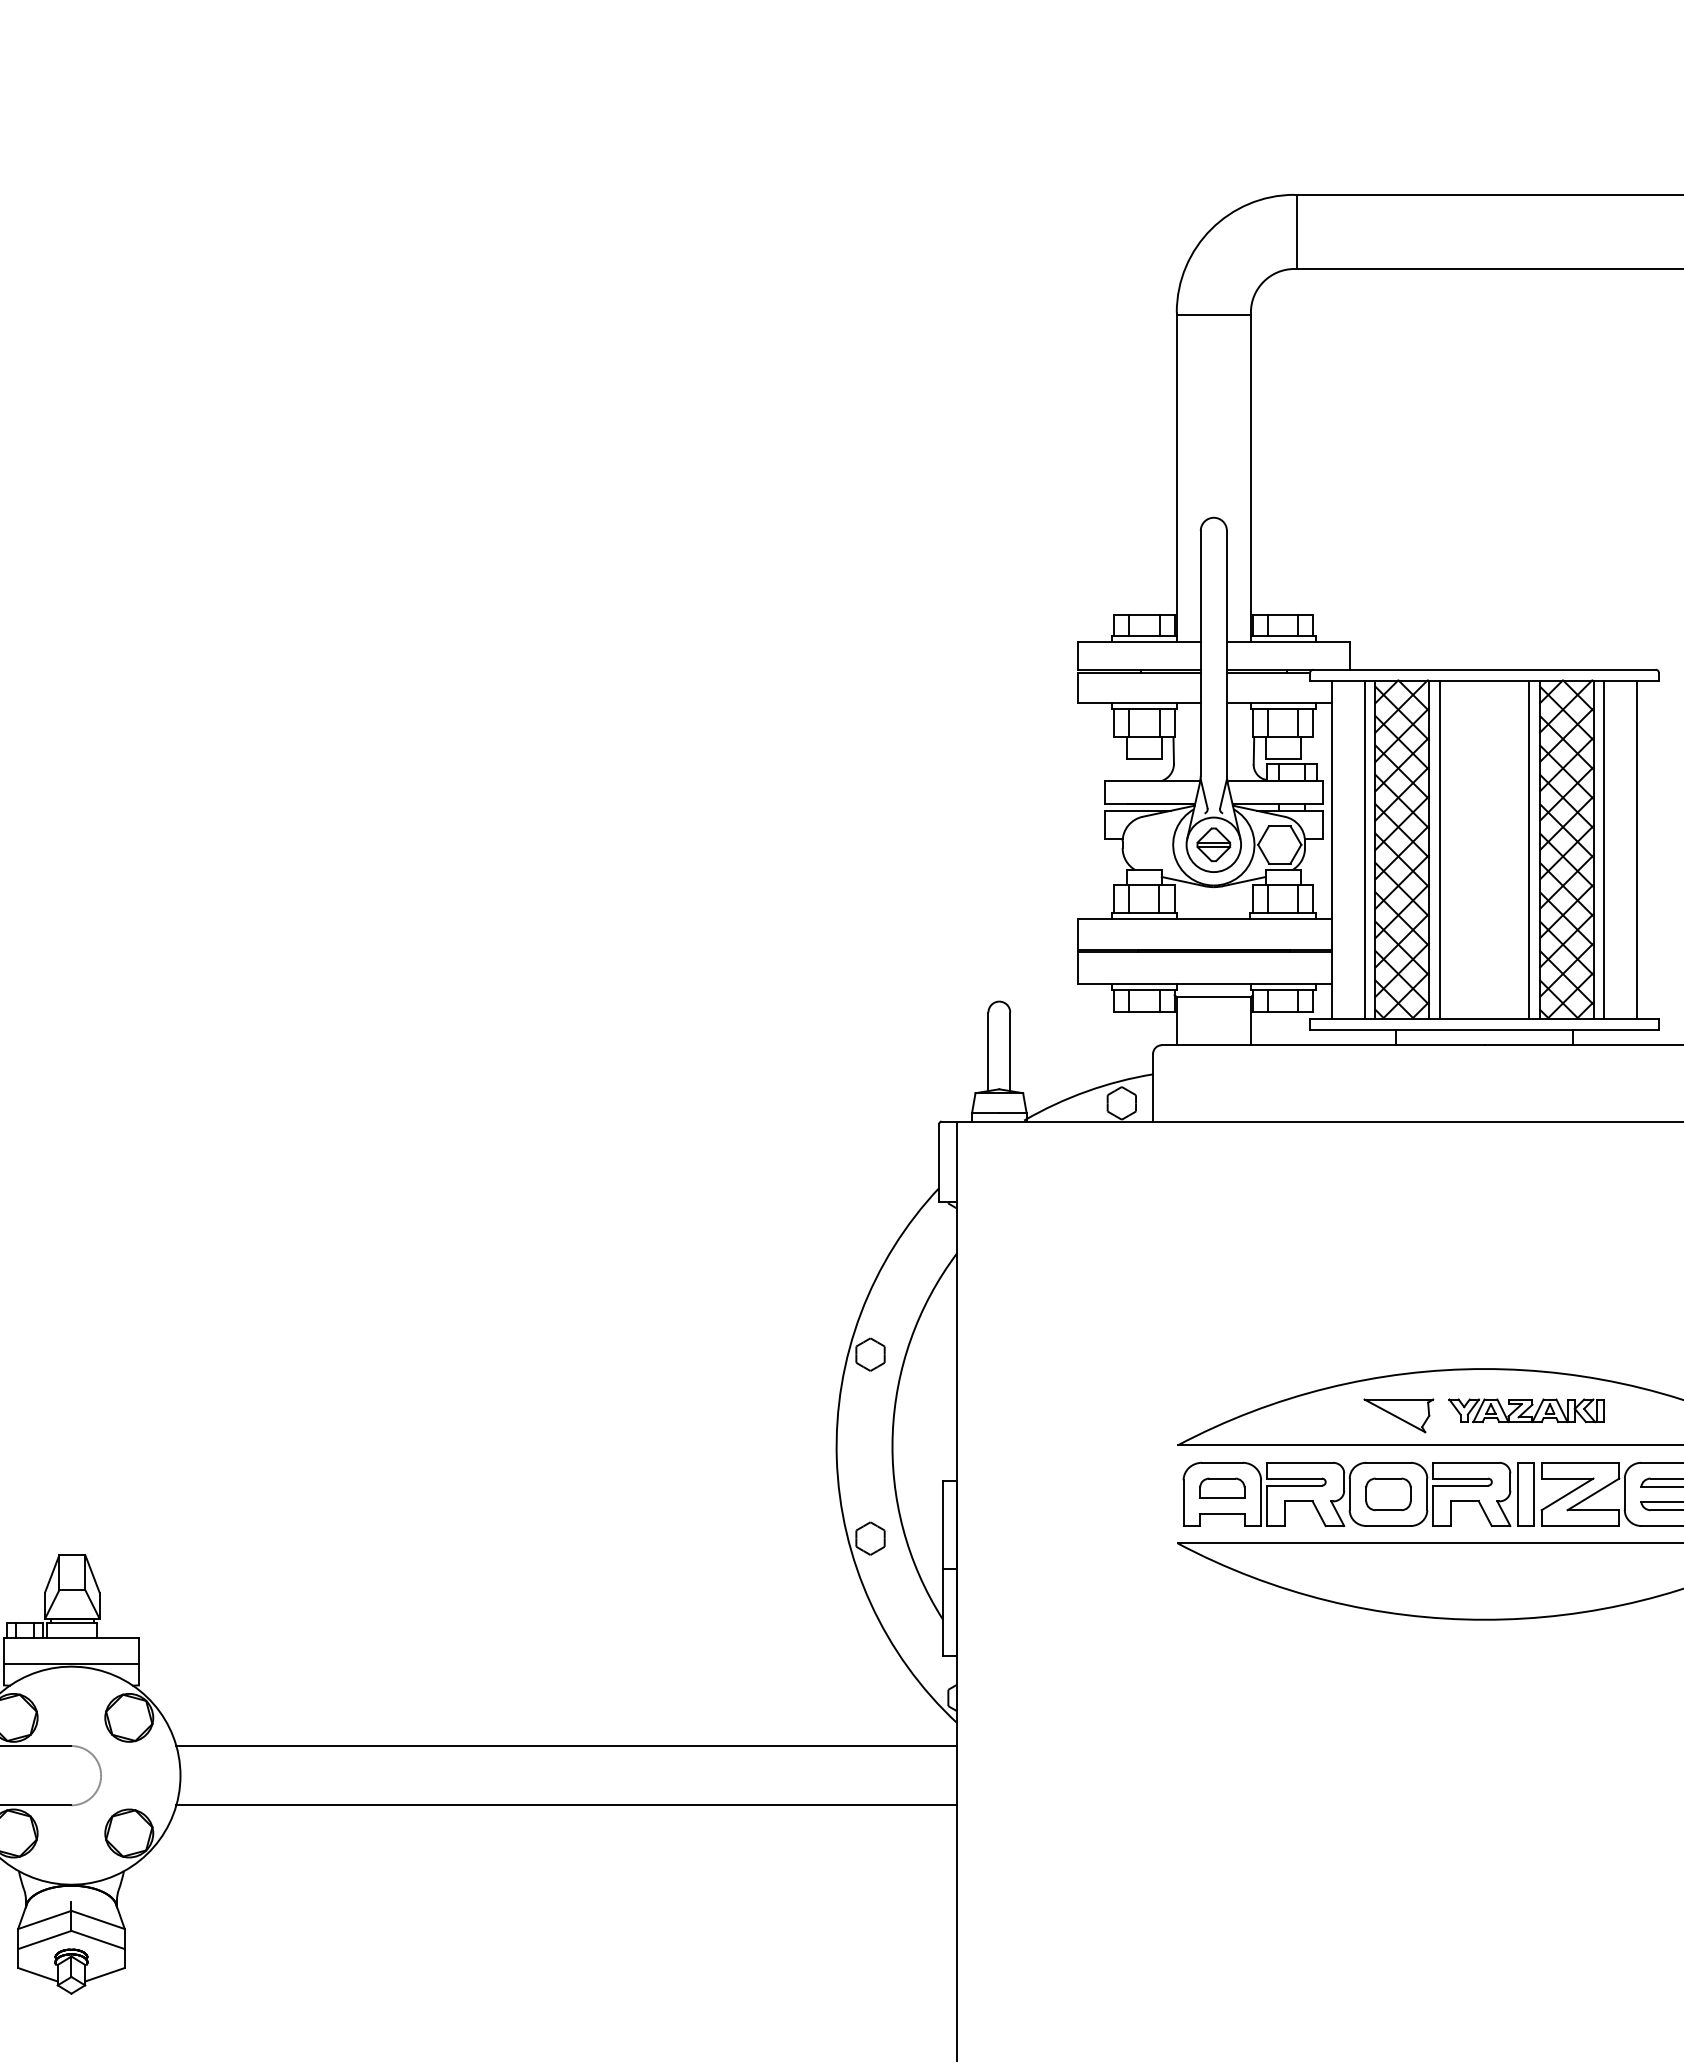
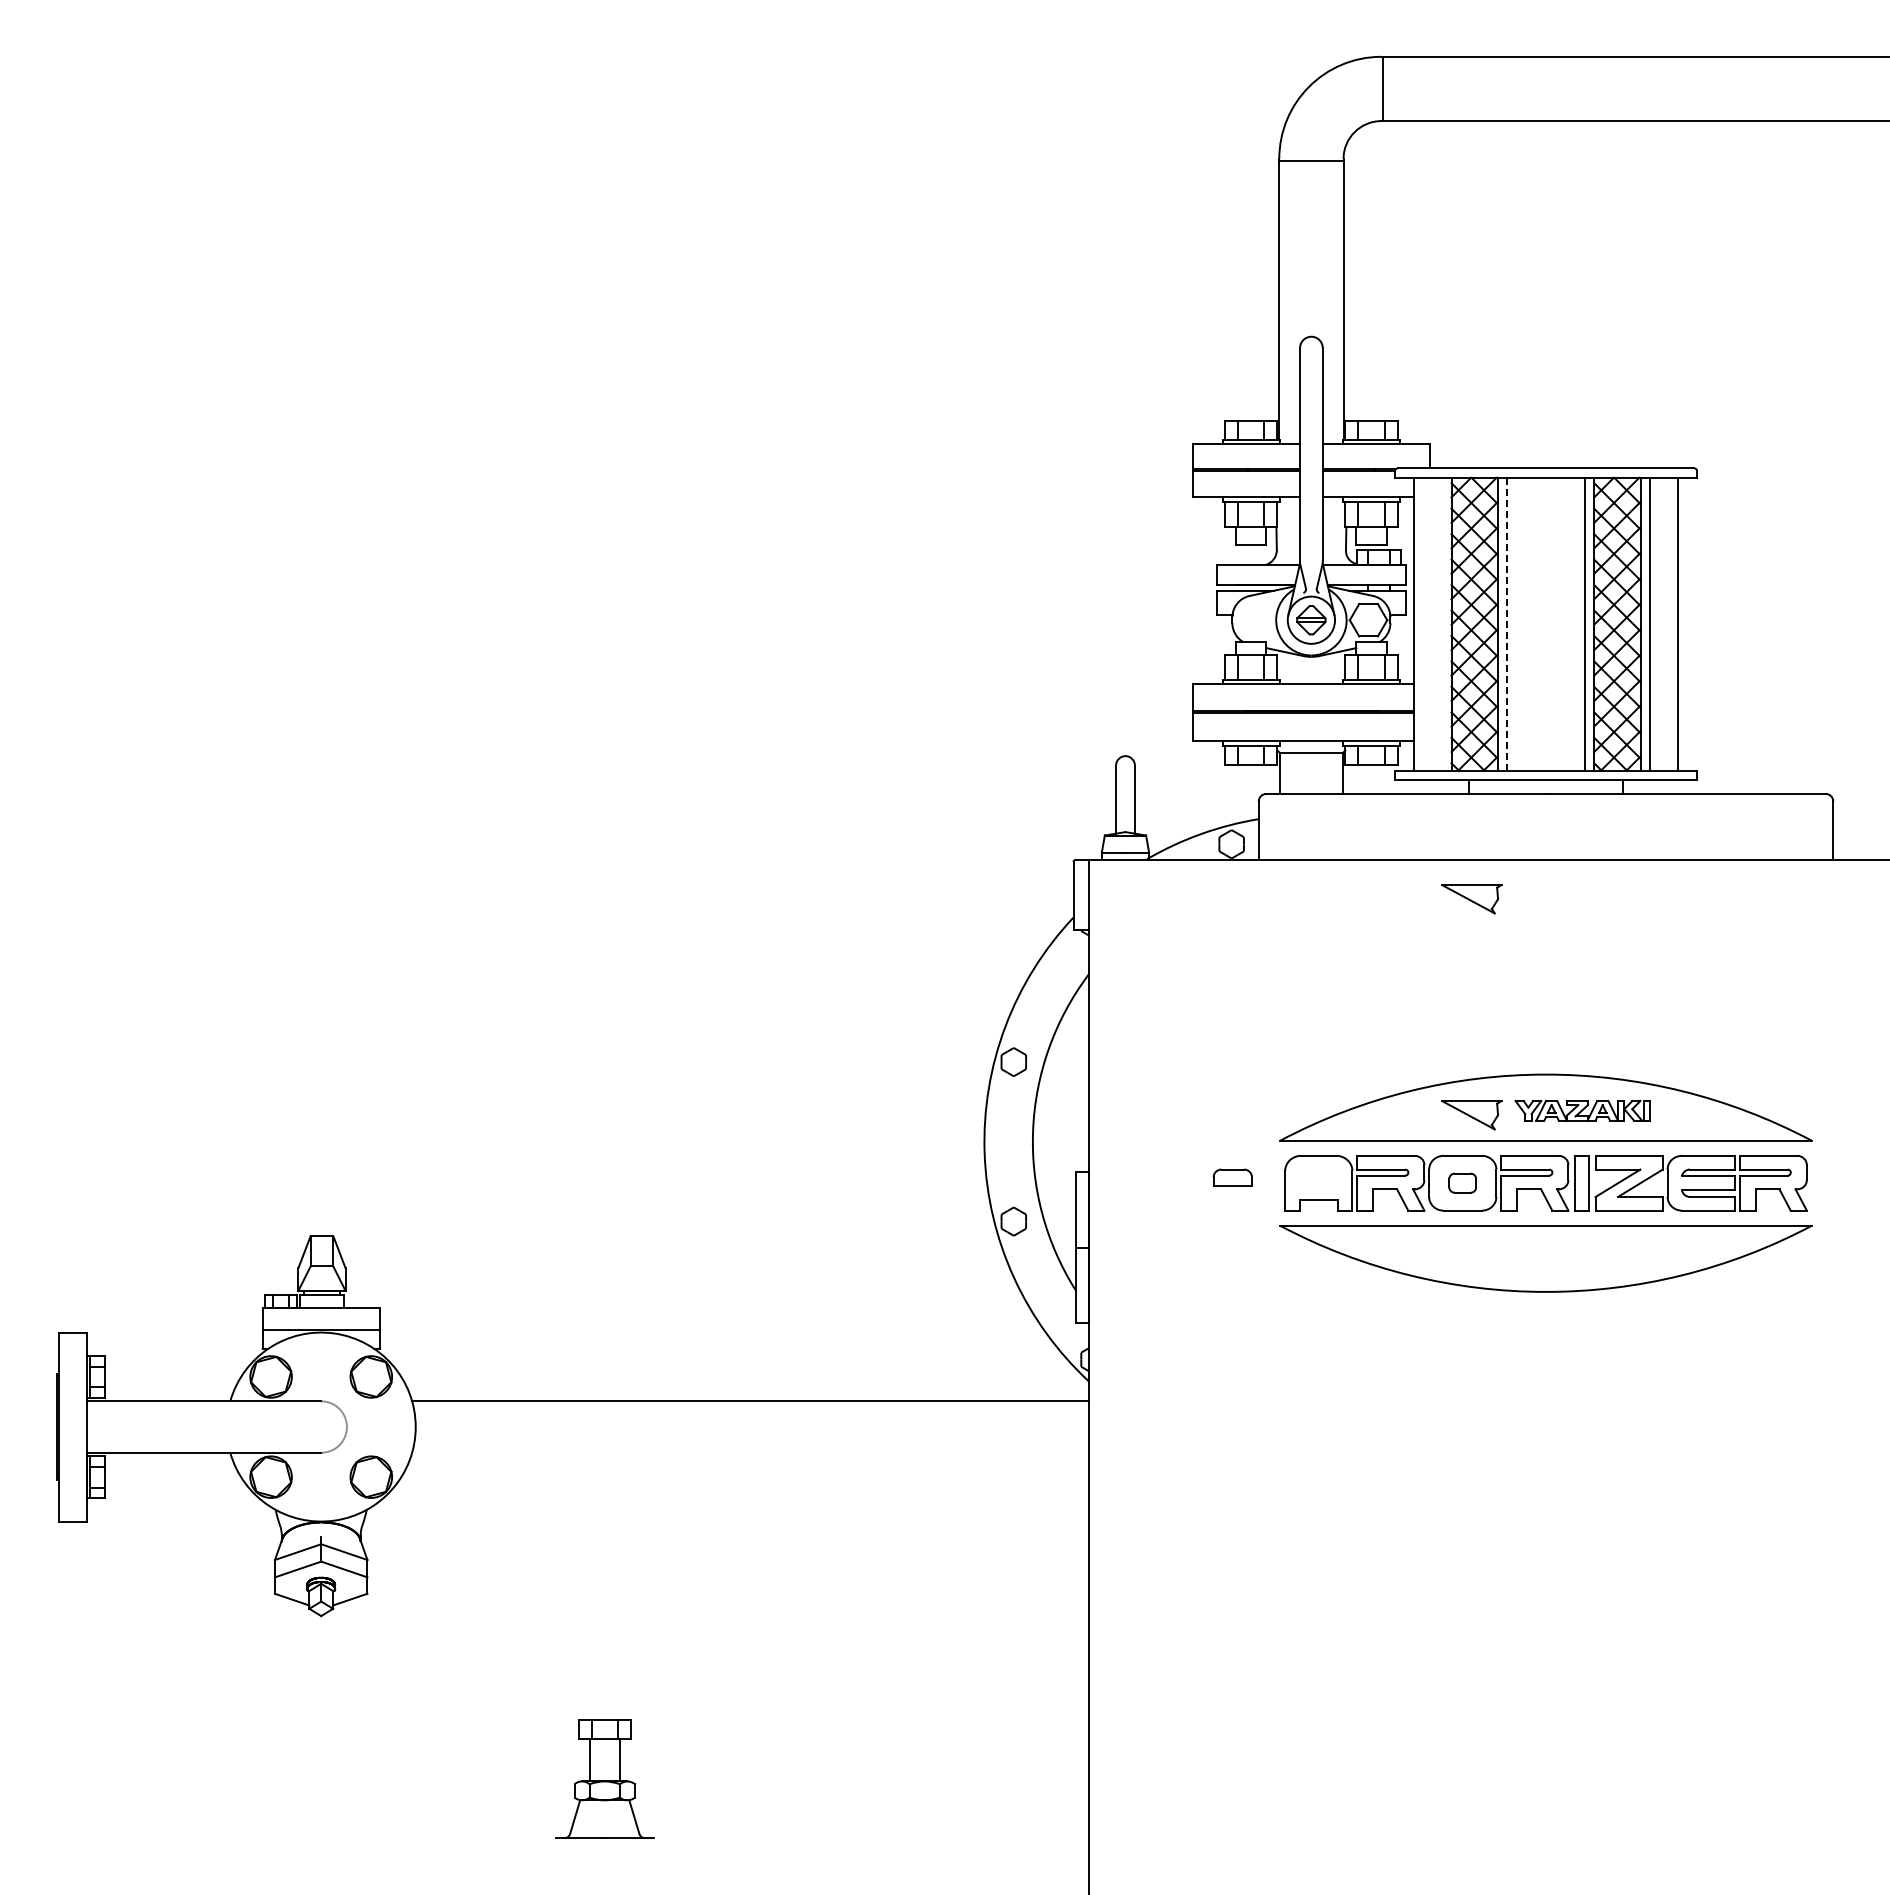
line: (1365, 848) -> (1442, 623), removed
line: (1440, 849) -> (1507, 624), solid -> dashed
part: (1398, 1167) -> (1471, 899), added
part: (1222, 1487) -> (1232, 1177), moved
part: (1388, 1493) -> (1462, 1182), size x0.7
line: (566, 1805) -> (750, 1452), removed

